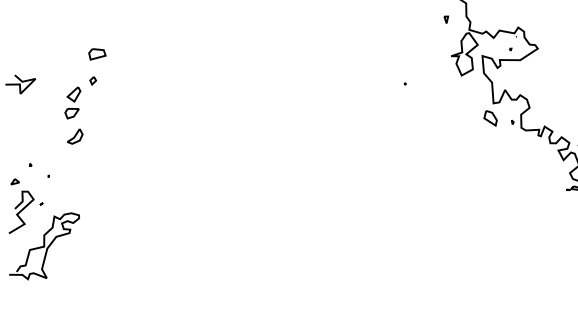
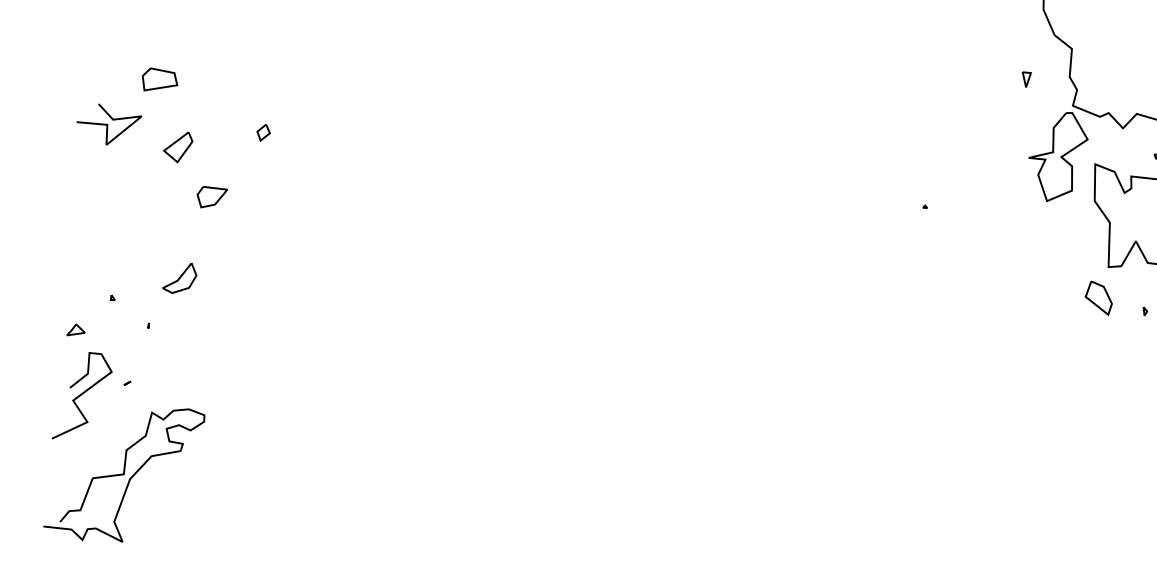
part: (97, 54) -> (160, 80), moved
part: (73, 94) -> (177, 147), moved
part: (75, 136) -> (180, 278), moved

